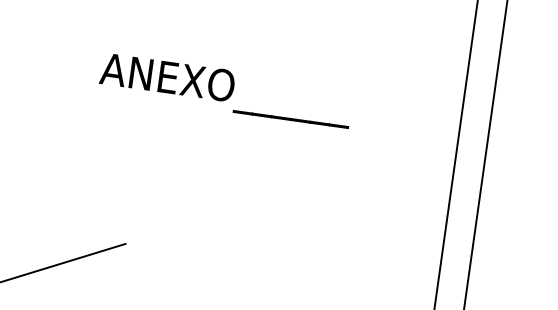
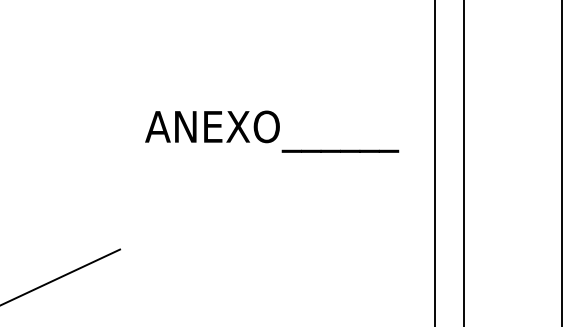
text: (226, 90) -> (272, 131), moved

